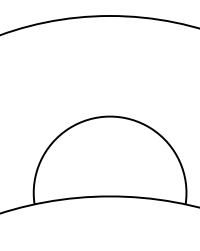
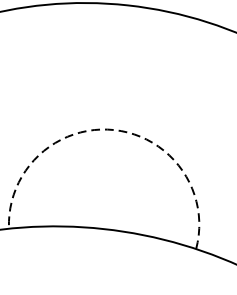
arc: (110, 116) -> (114, 130), solid -> dashed

